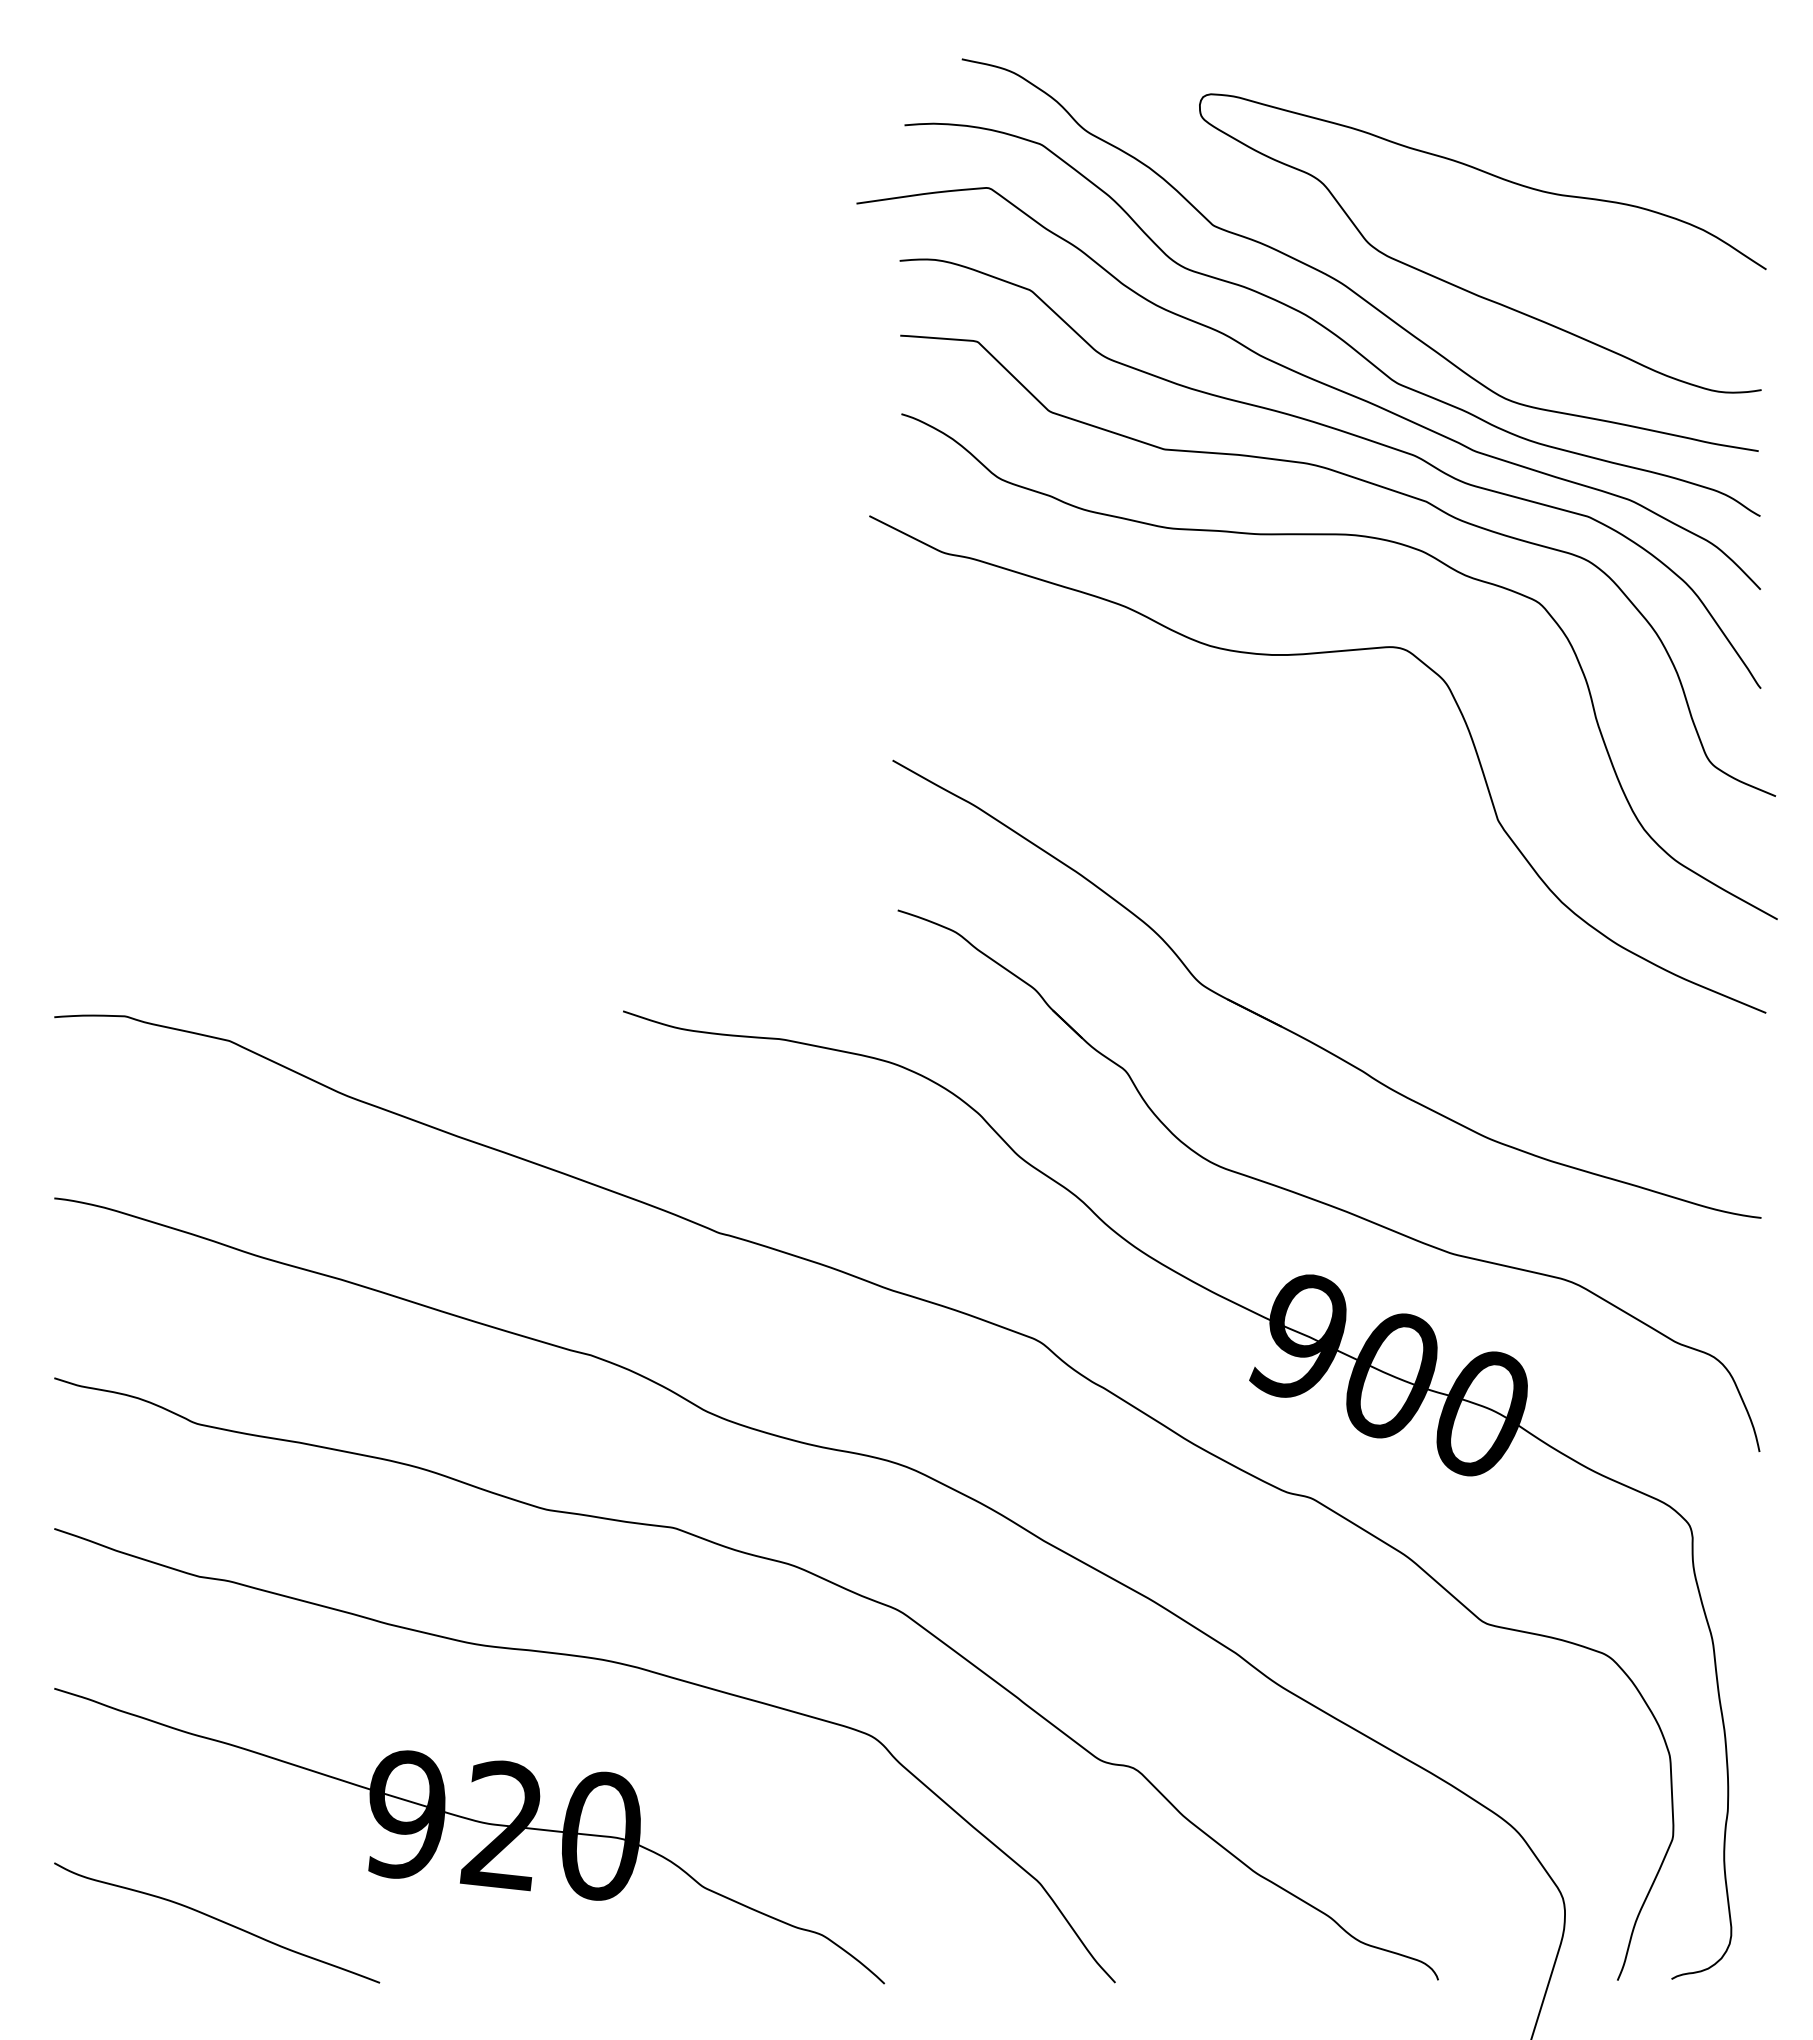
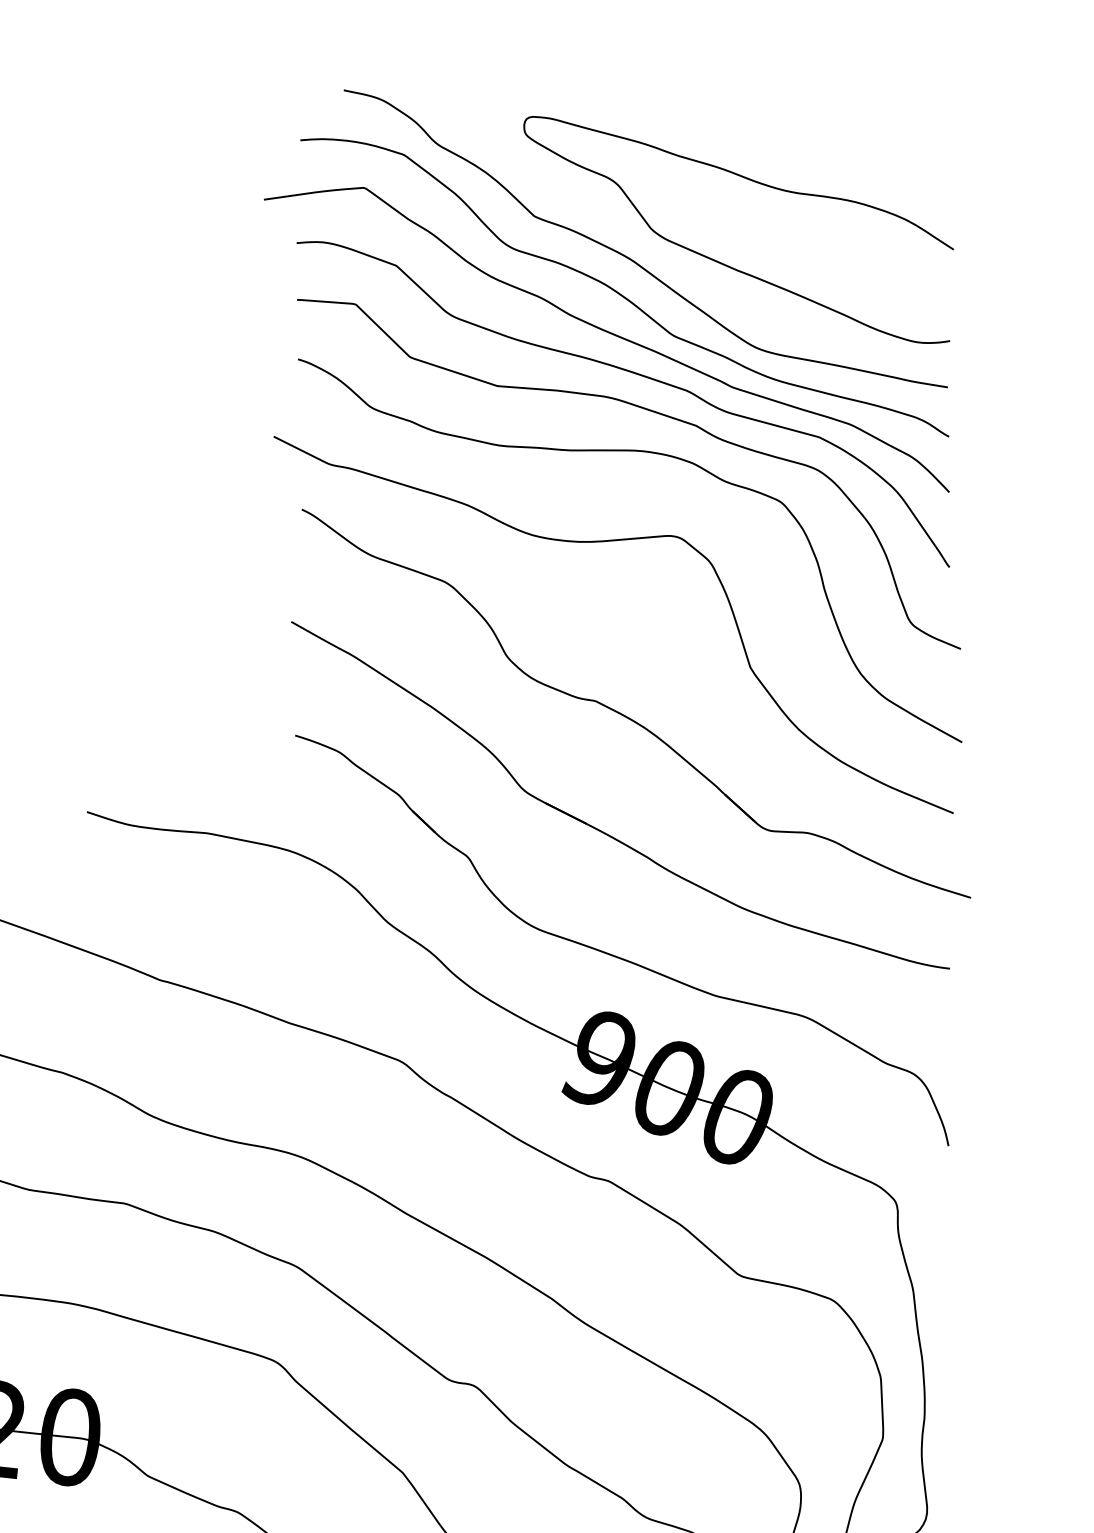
part: (1337, 886) -> (628, 717), added

